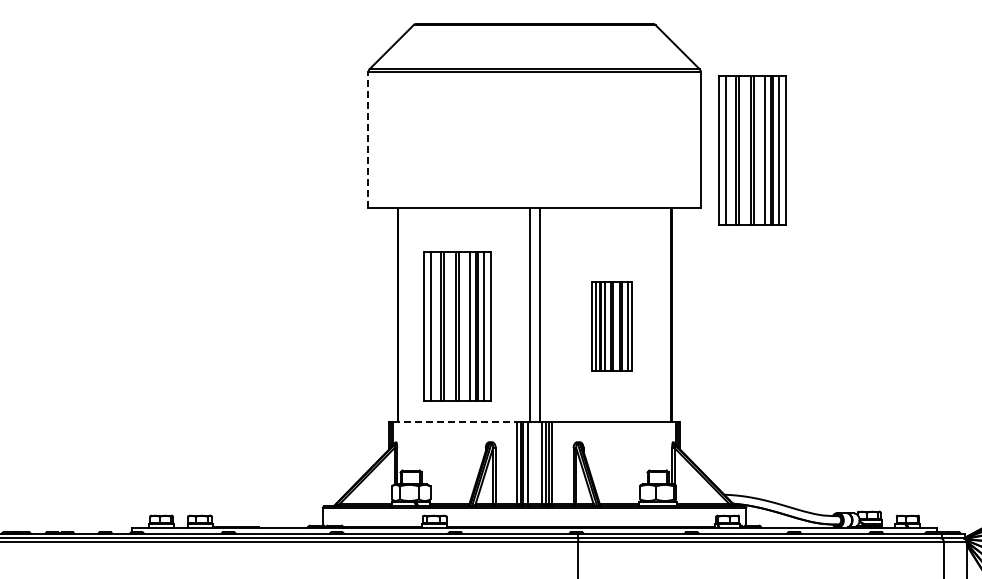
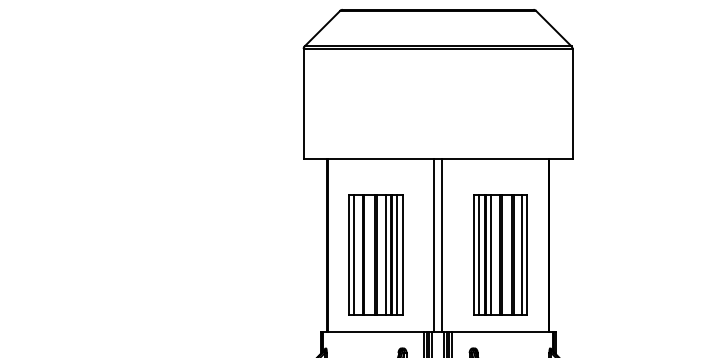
line: (368, 140) -> (303, 104), dashed -> solid
part: (752, 150) -> (614, 112), removed
part: (611, 326) -> (500, 254), size x1.67
line: (455, 421) -> (374, 331), dashed -> solid

